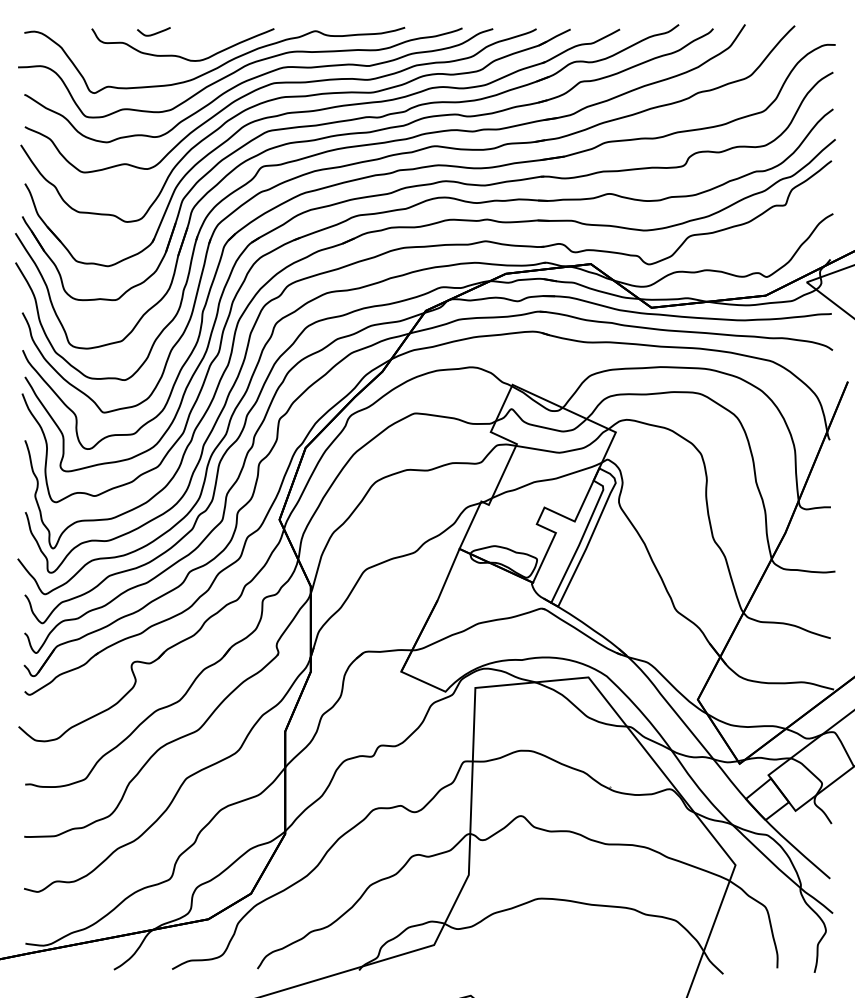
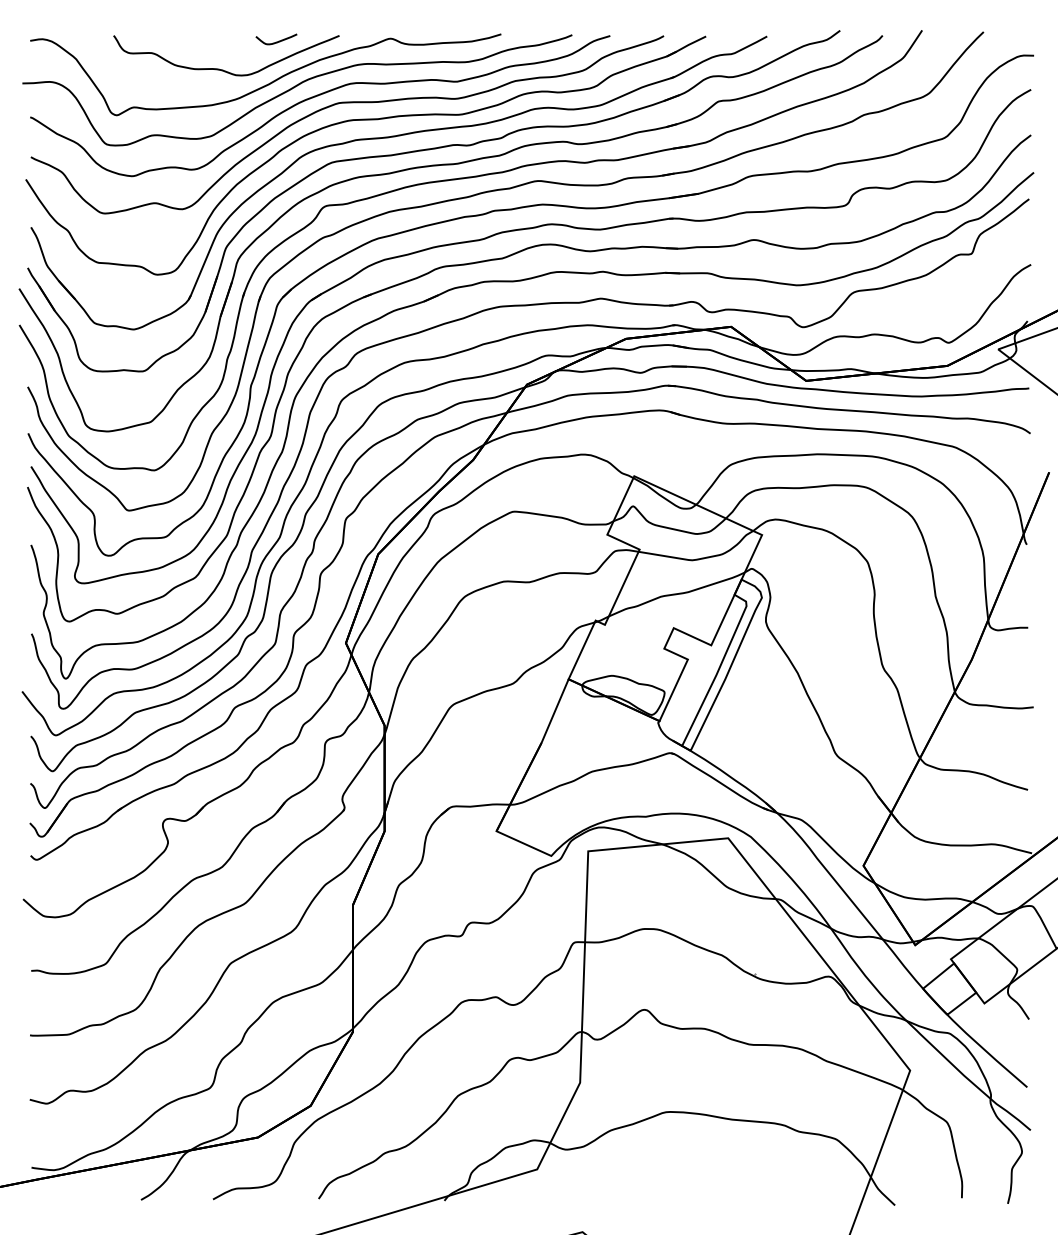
curve: (153, 33) -> (276, 41), moved

